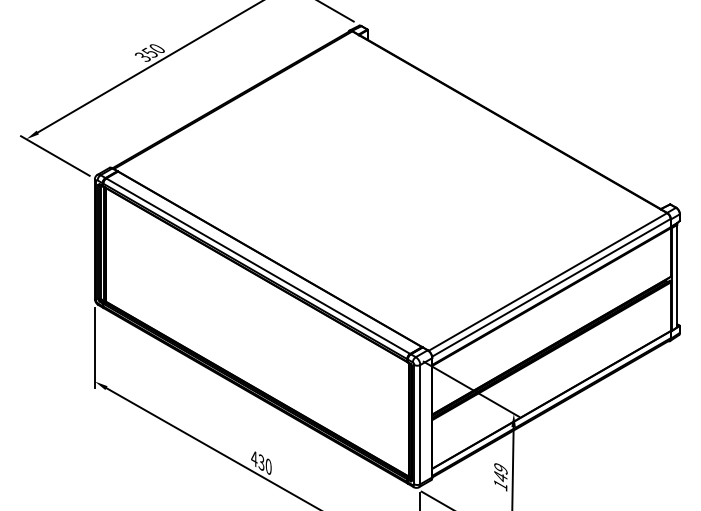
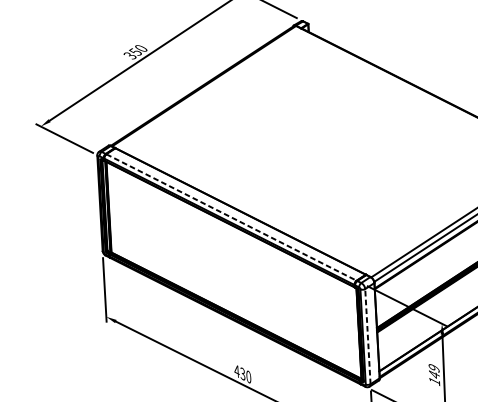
line: (258, 266) -> (231, 217), solid -> dashed
line: (420, 424) -> (367, 336), solid -> dashed

